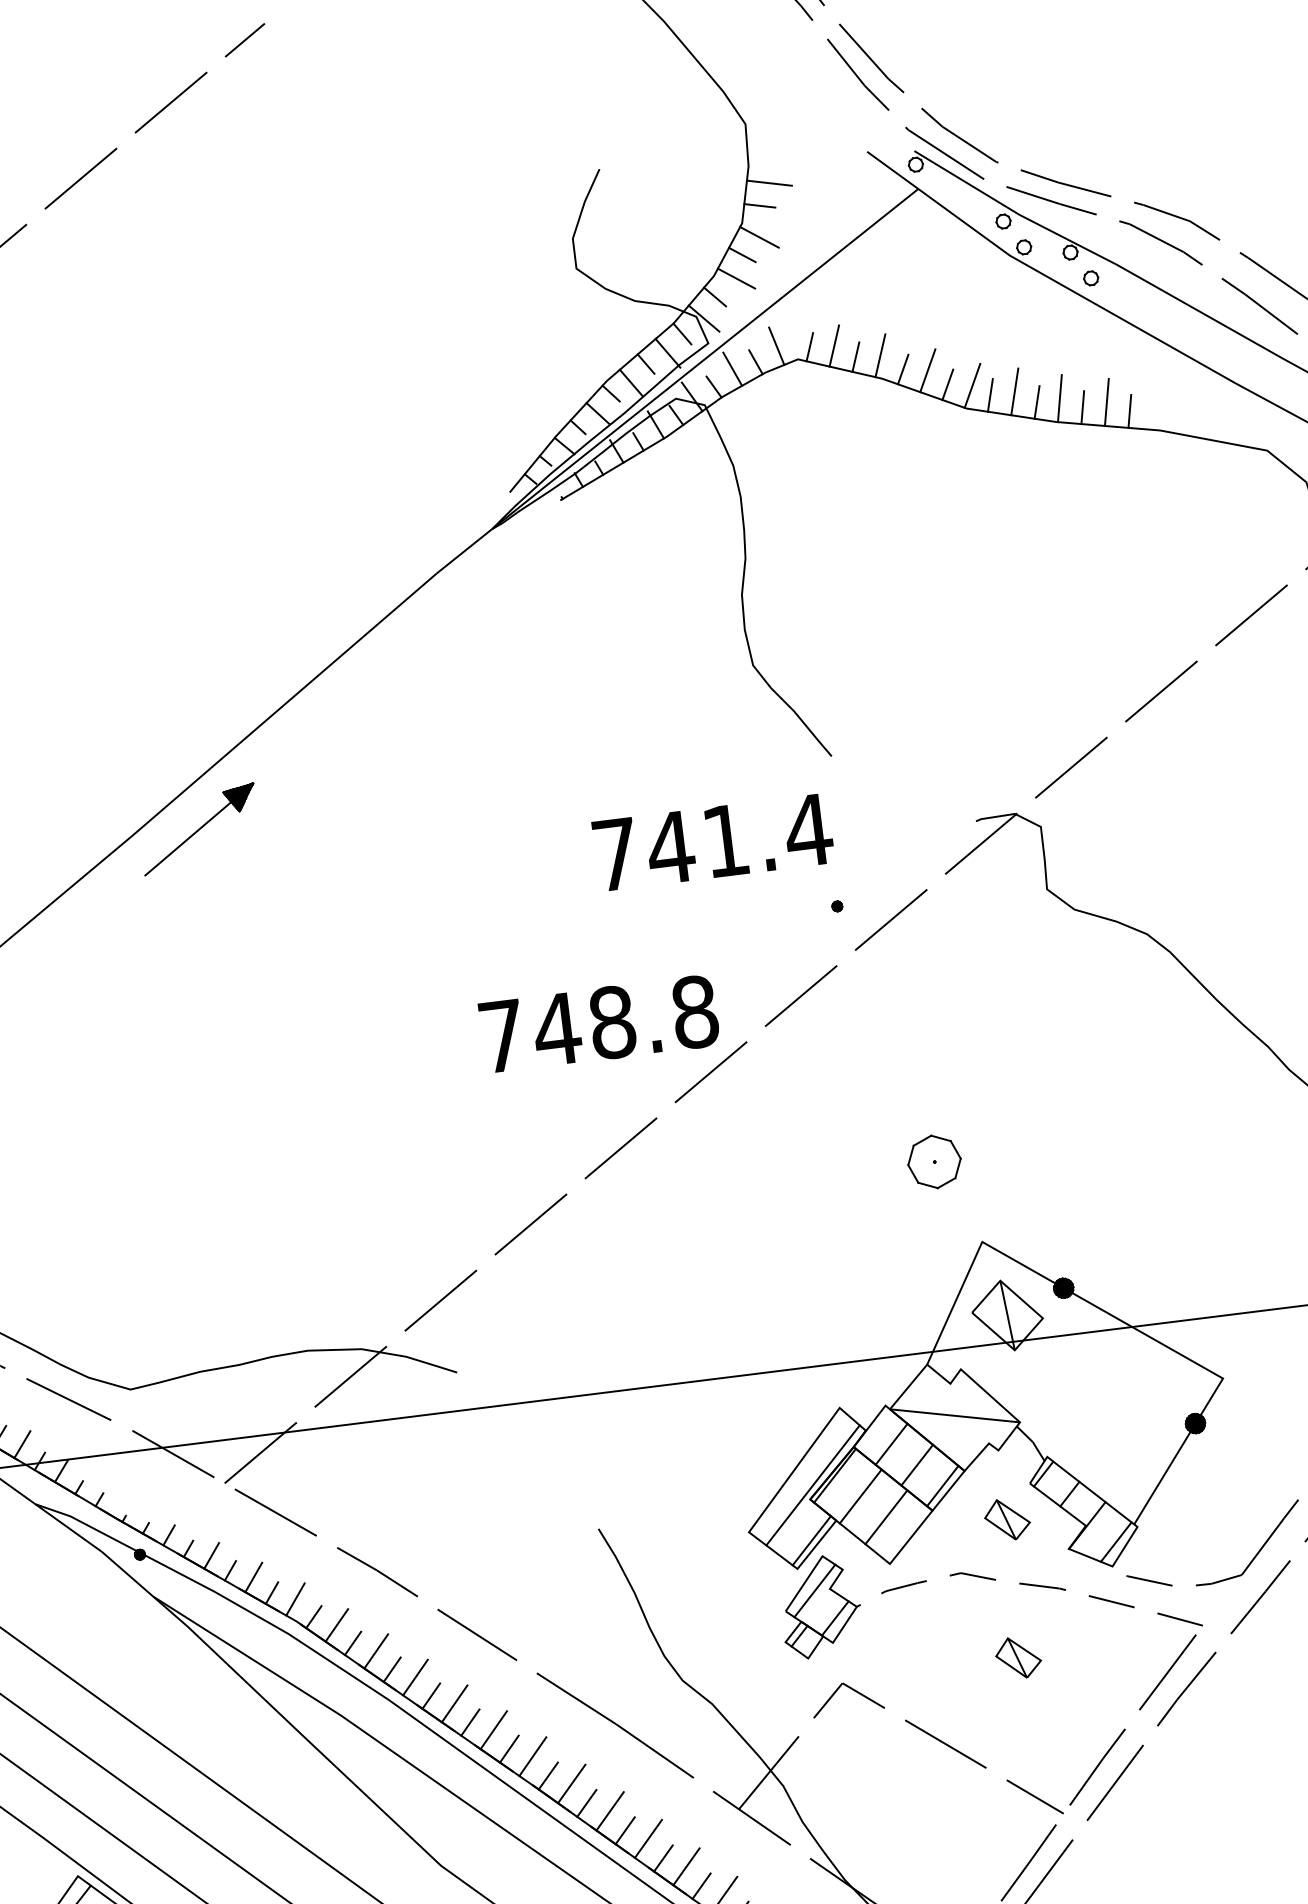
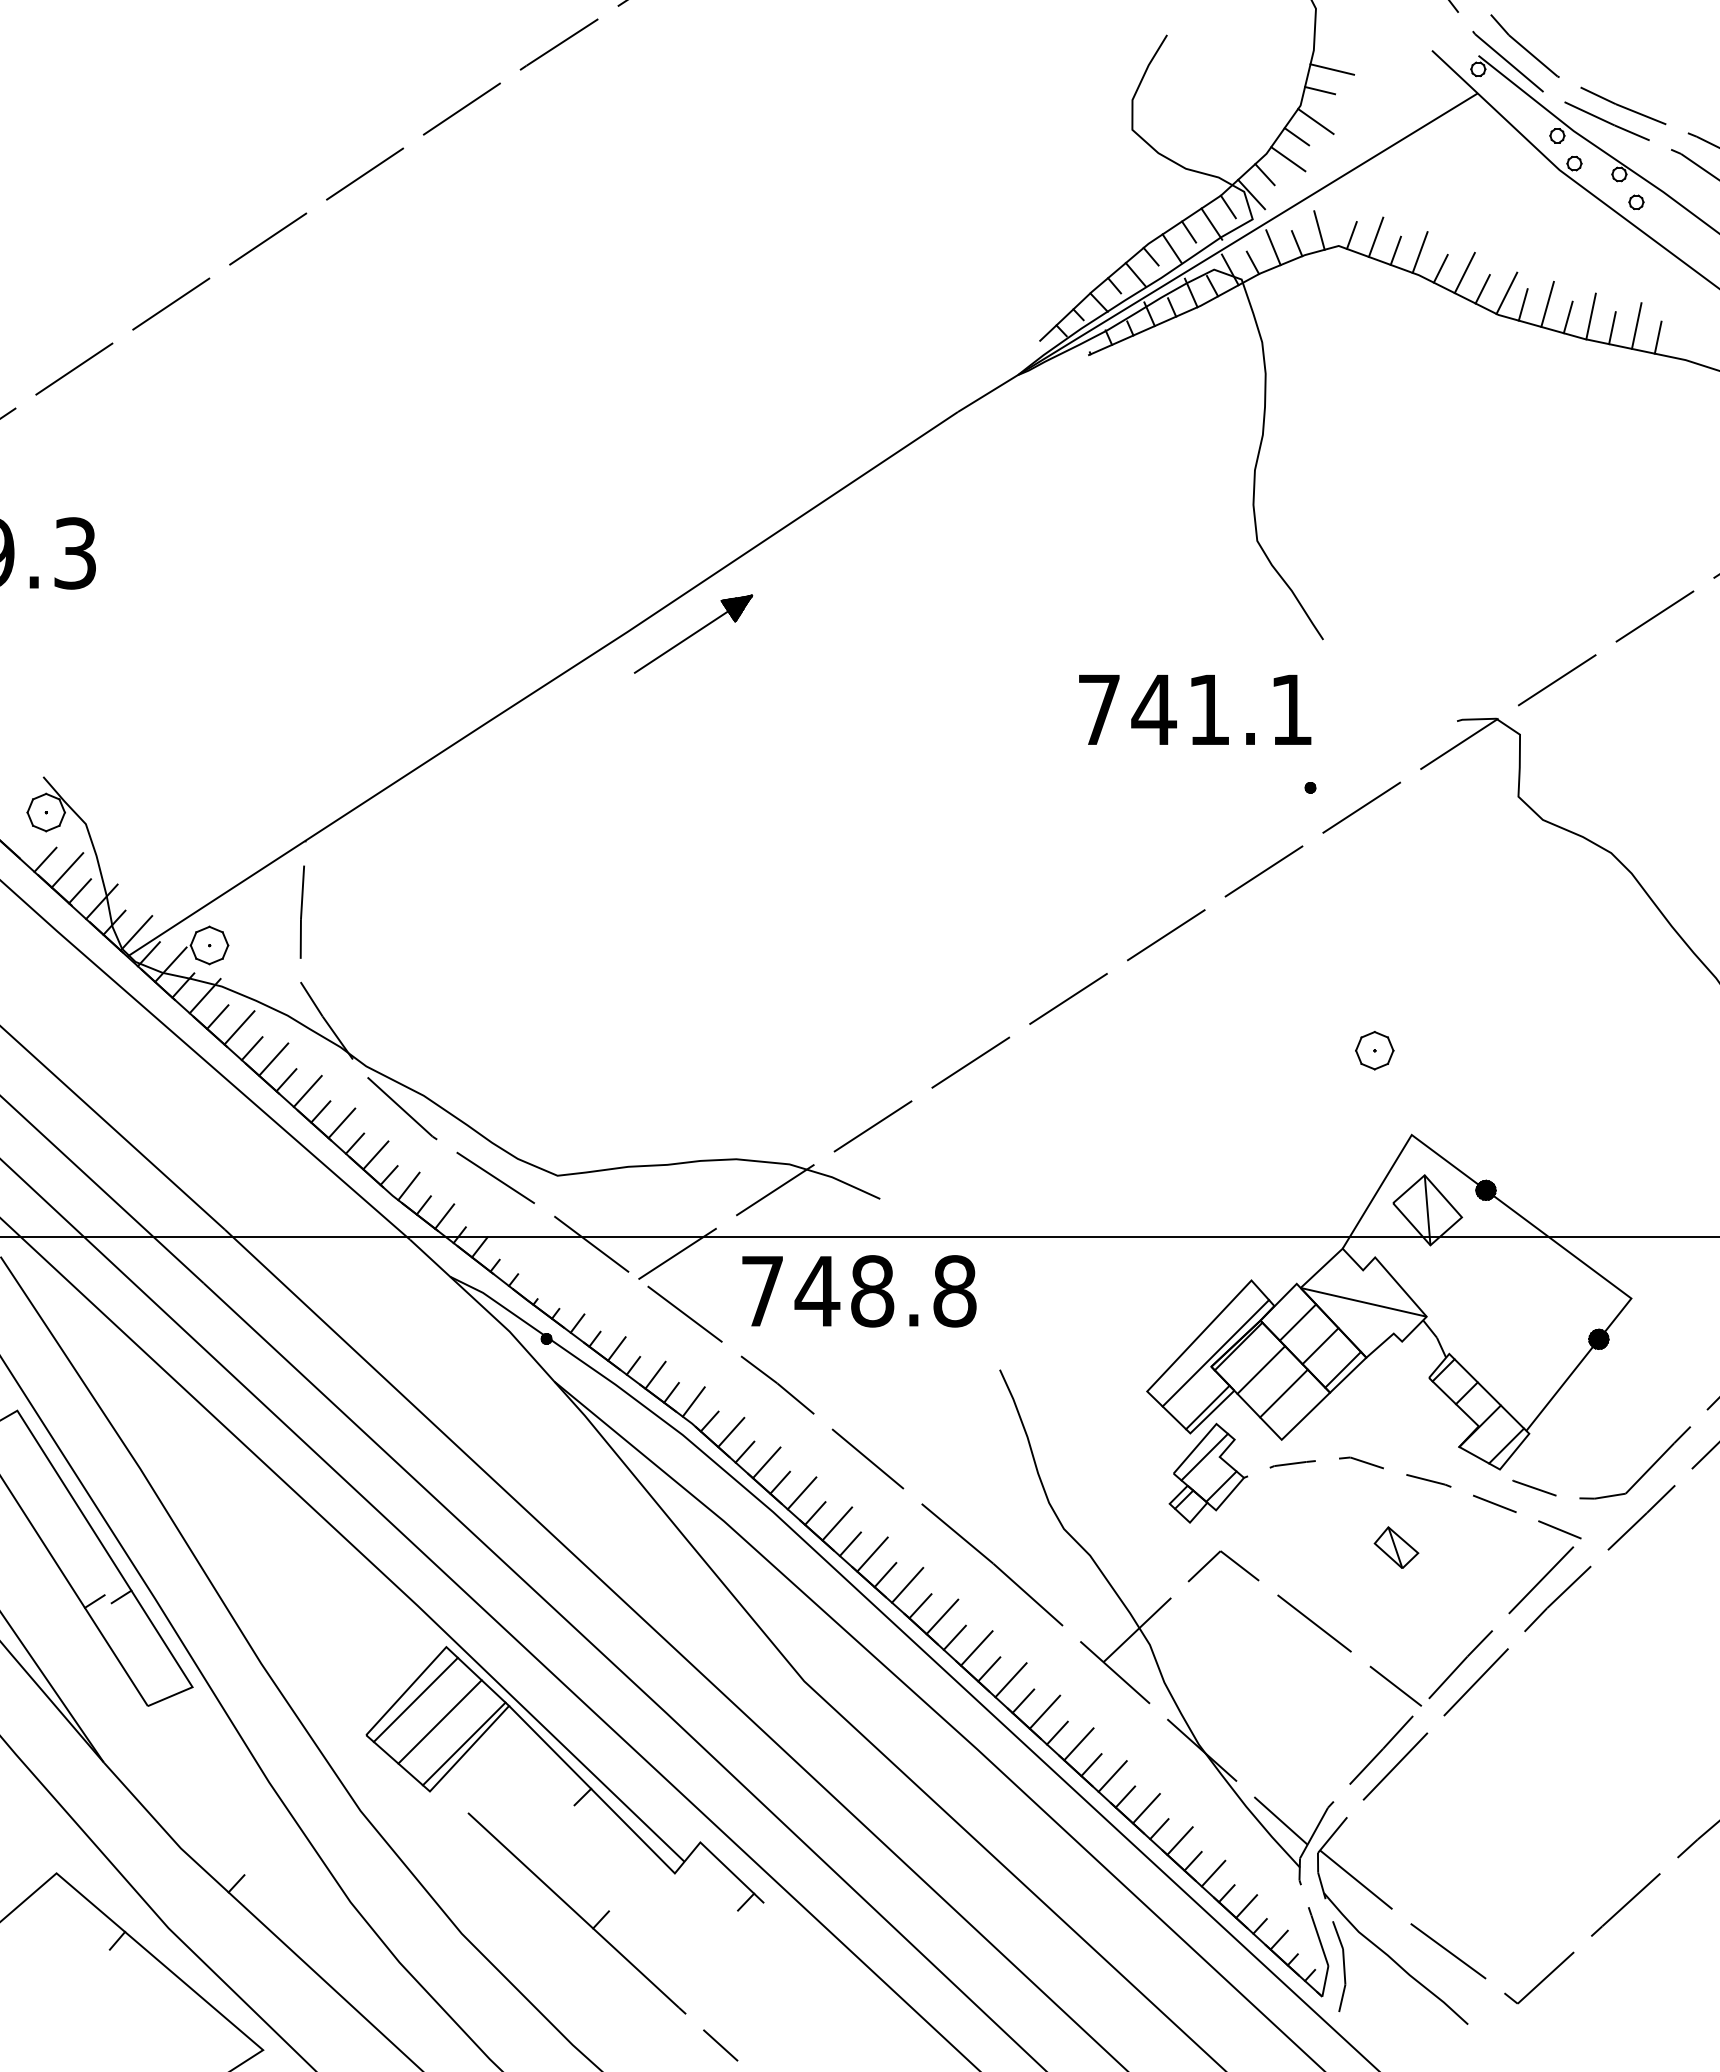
text: (808, 830) -> (1291, 709), 741.4 -> 741.1
text: (599, 1024) -> (859, 1291), moved
part: (934, 1161) -> (1374, 1050), size x0.71
part: (1007, 1519) -> (1402, 1410), removed

